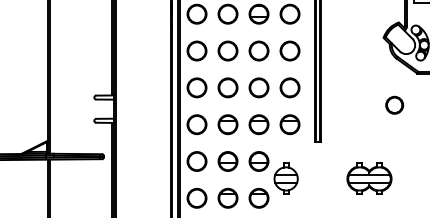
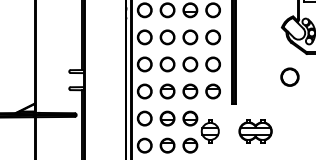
circle: (395, 105) -> (290, 77), size x1.4
part: (369, 179) -> (255, 131), moved

